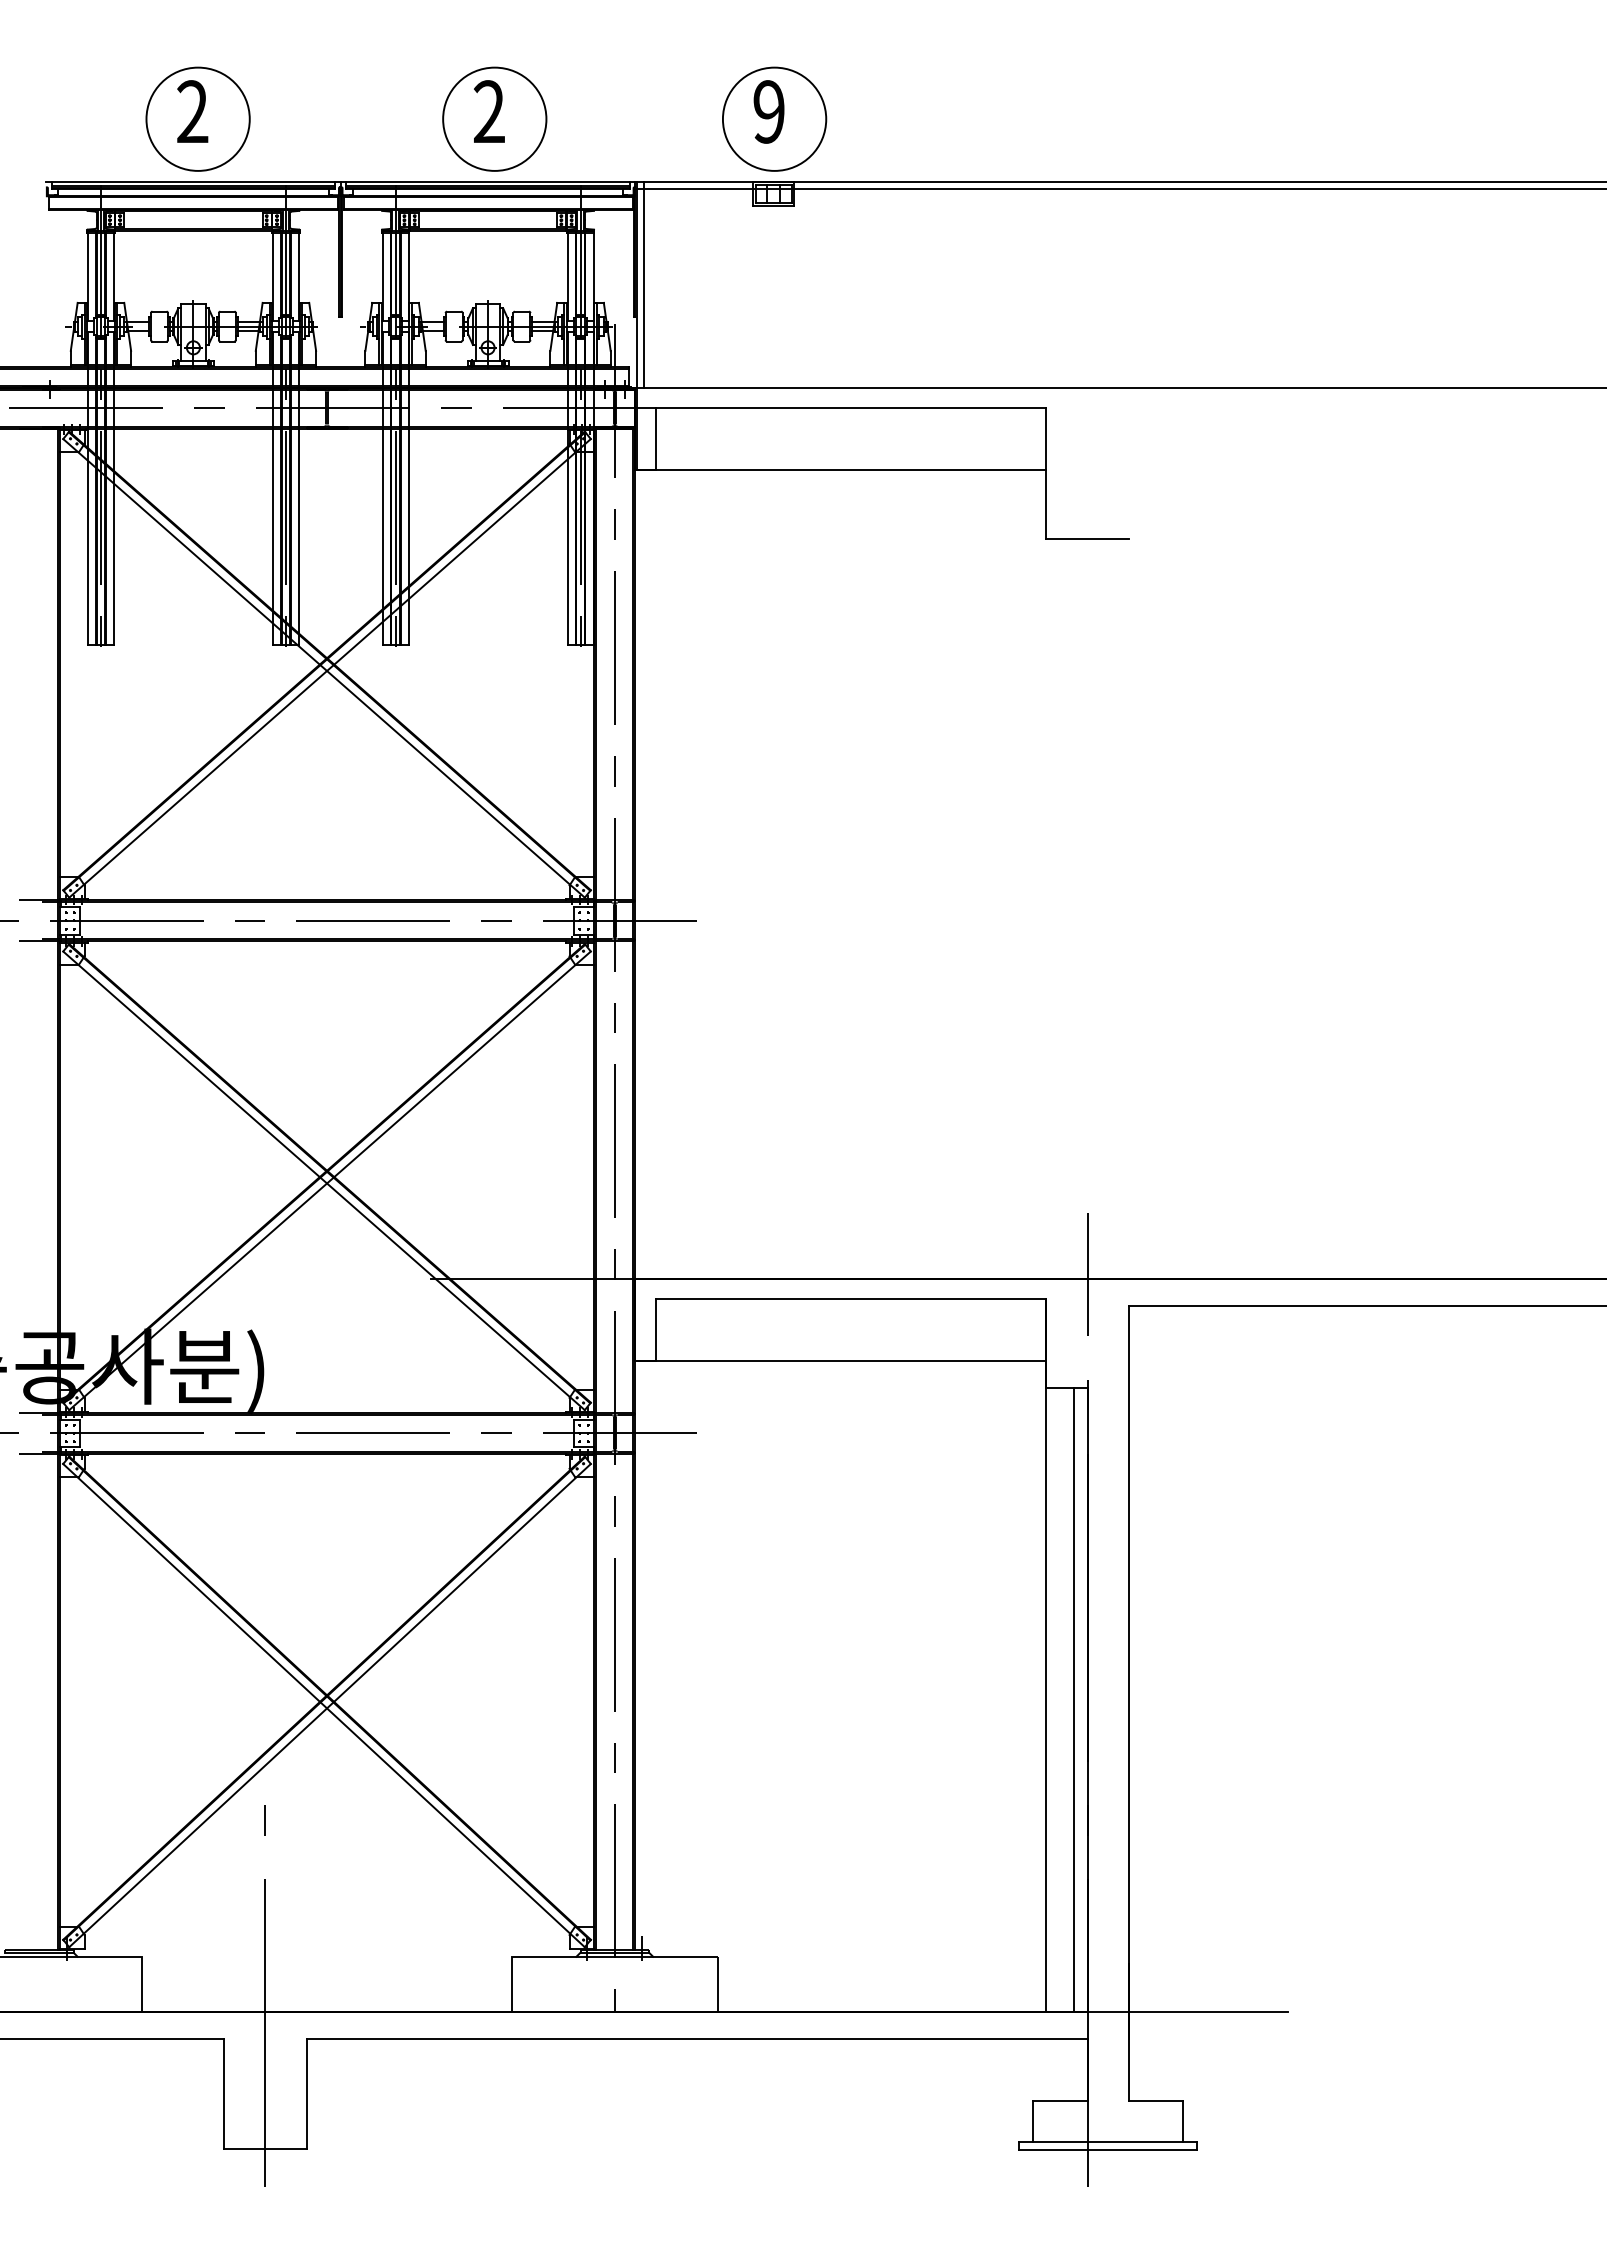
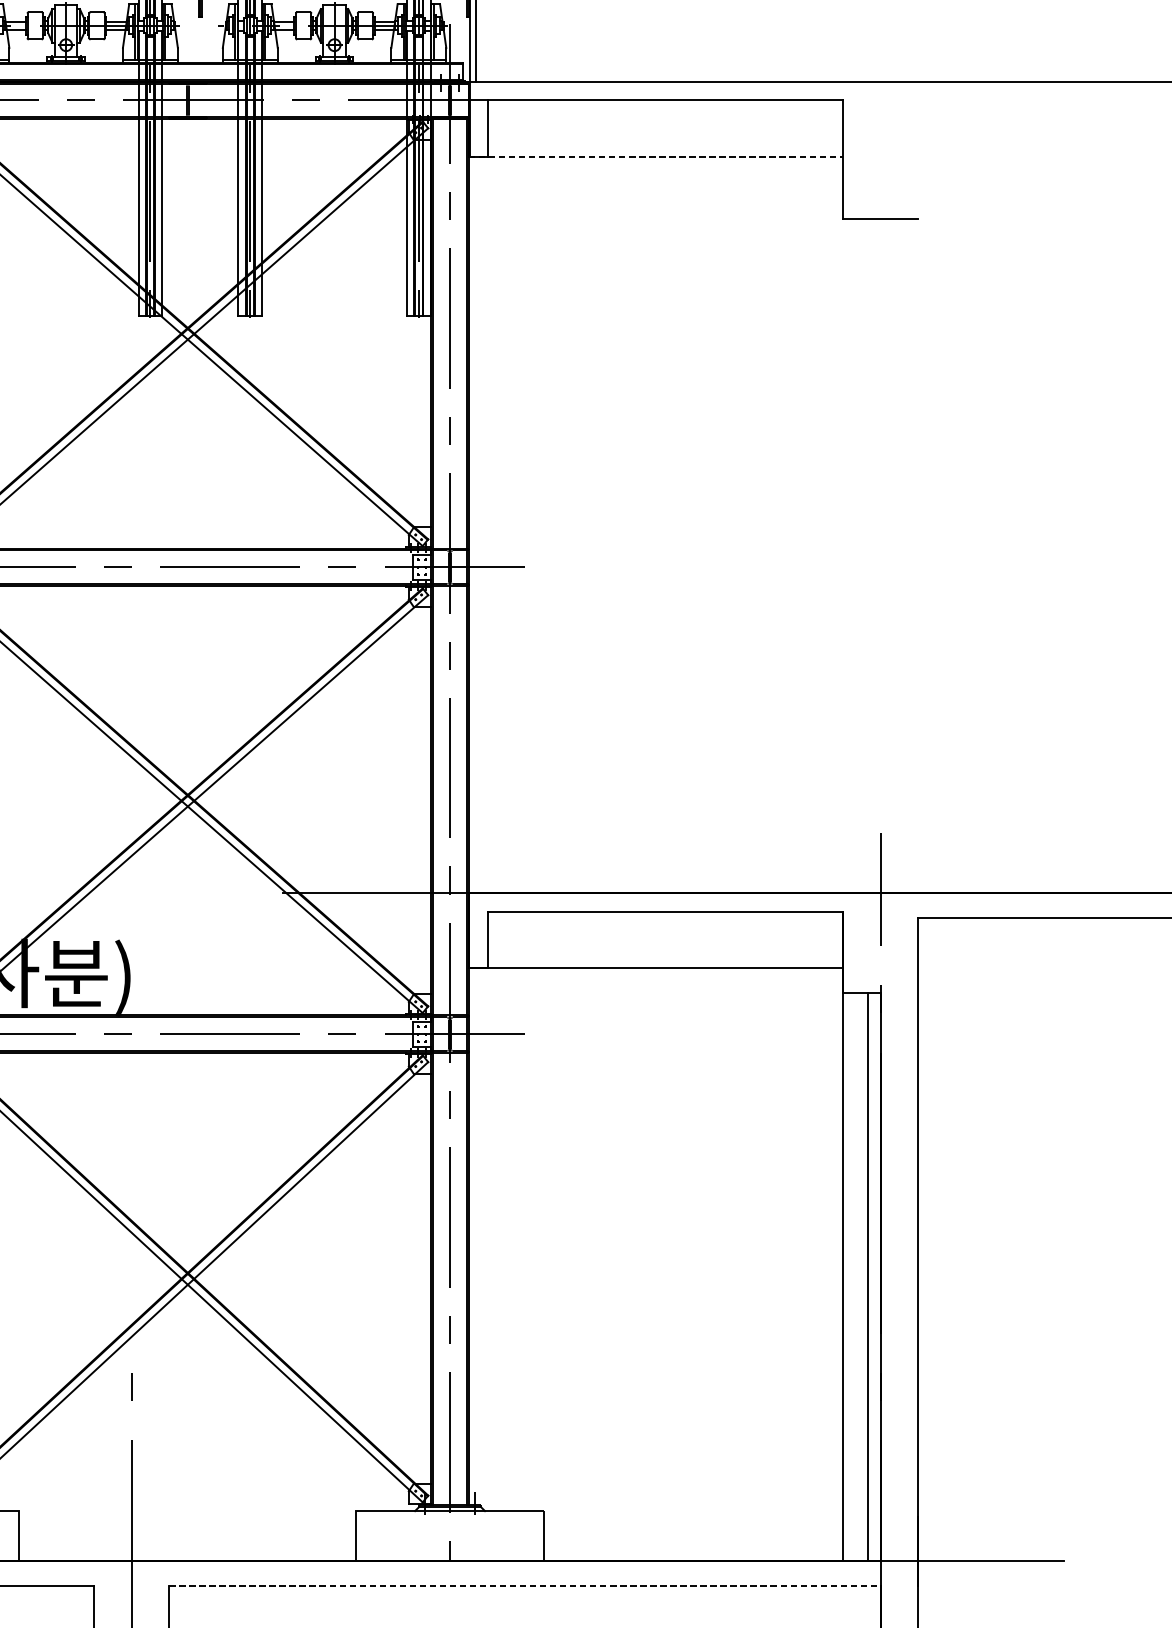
line: (840, 470) -> (655, 156), solid -> dashed
line: (697, 2038) -> (525, 1585), solid -> dashed

